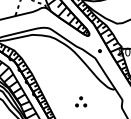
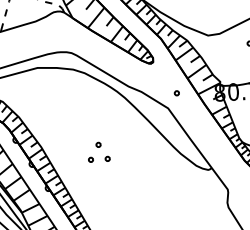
part: (81, 101) -> (99, 151), moved

